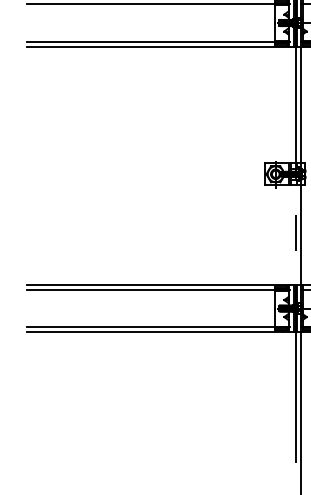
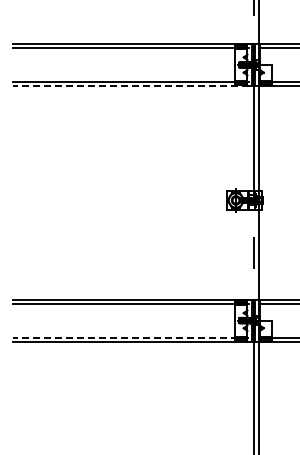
line: (157, 47) -> (130, 86), solid -> dashed
line: (157, 327) -> (130, 337), solid -> dashed

